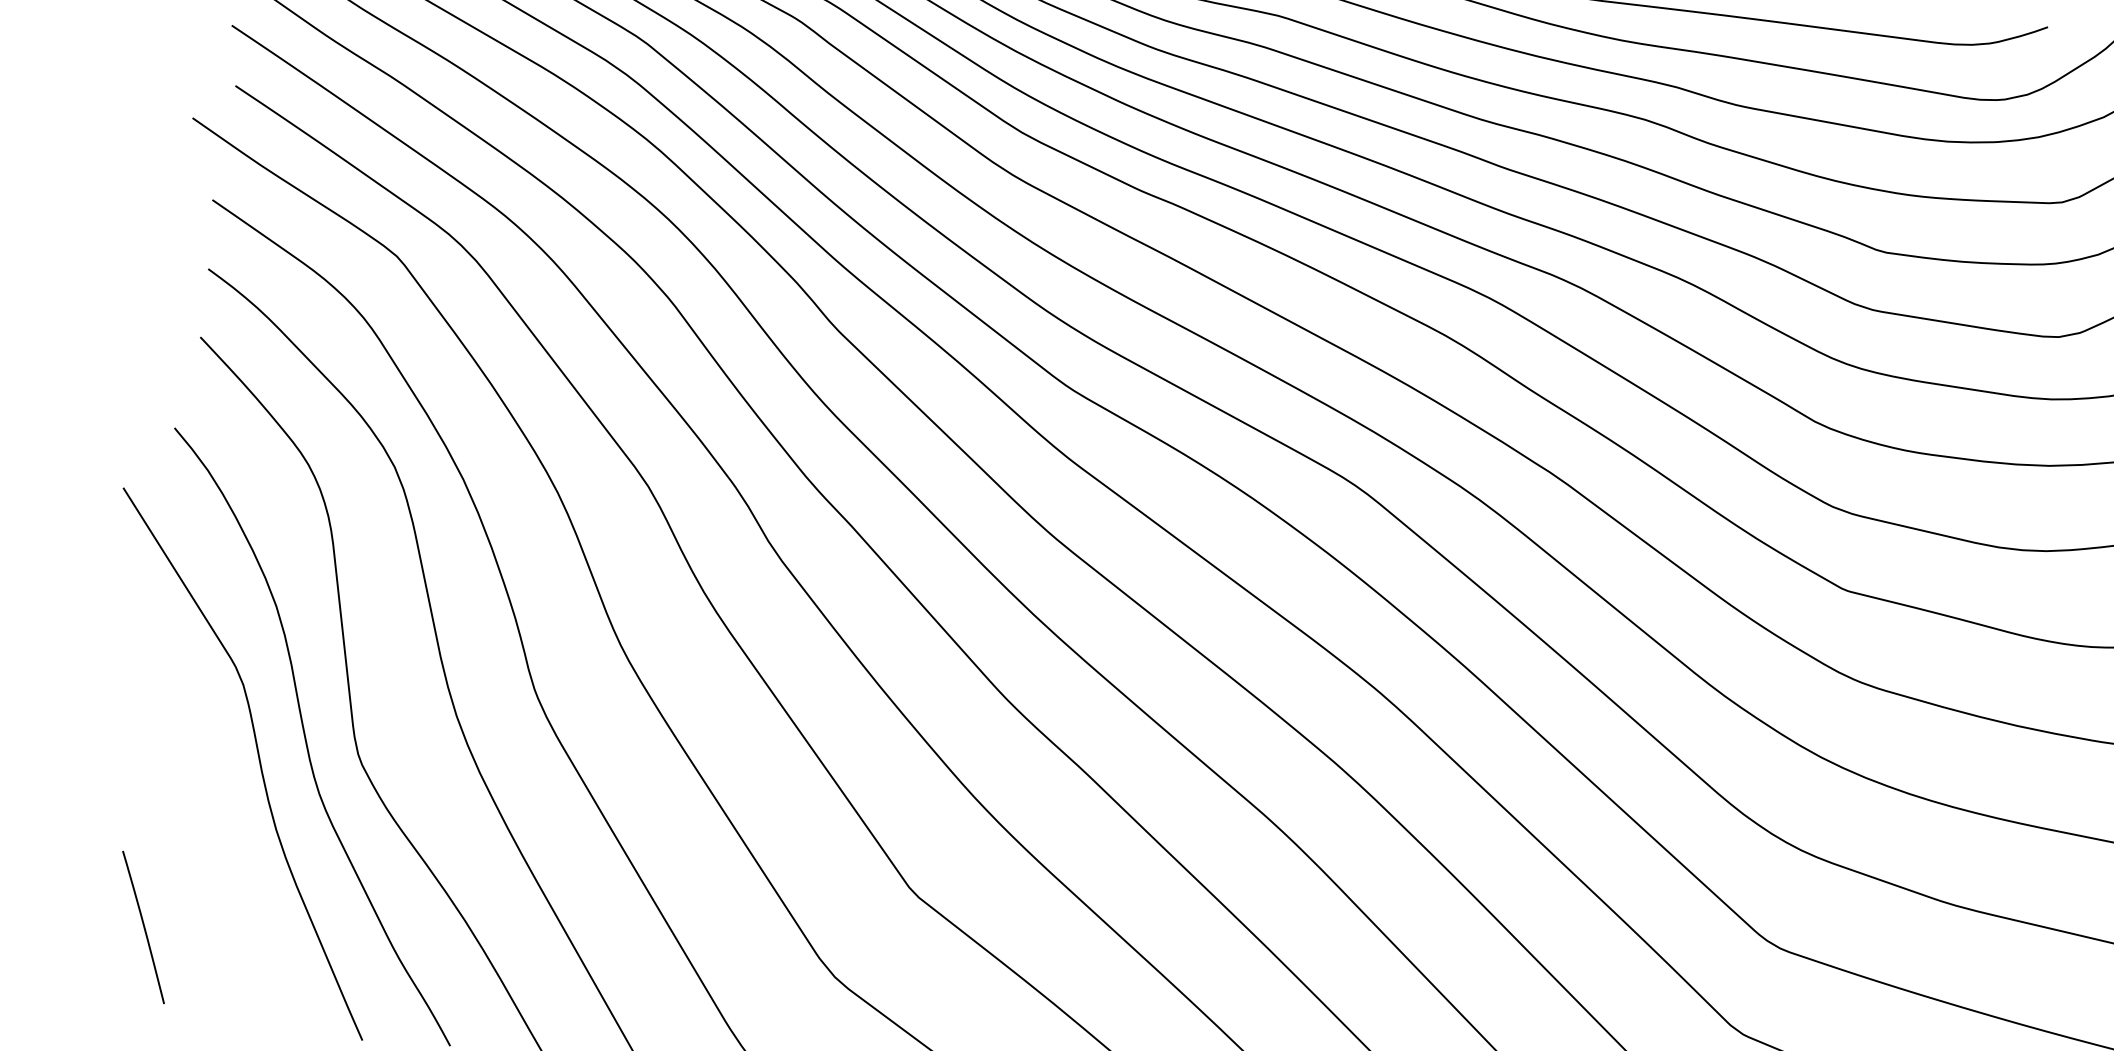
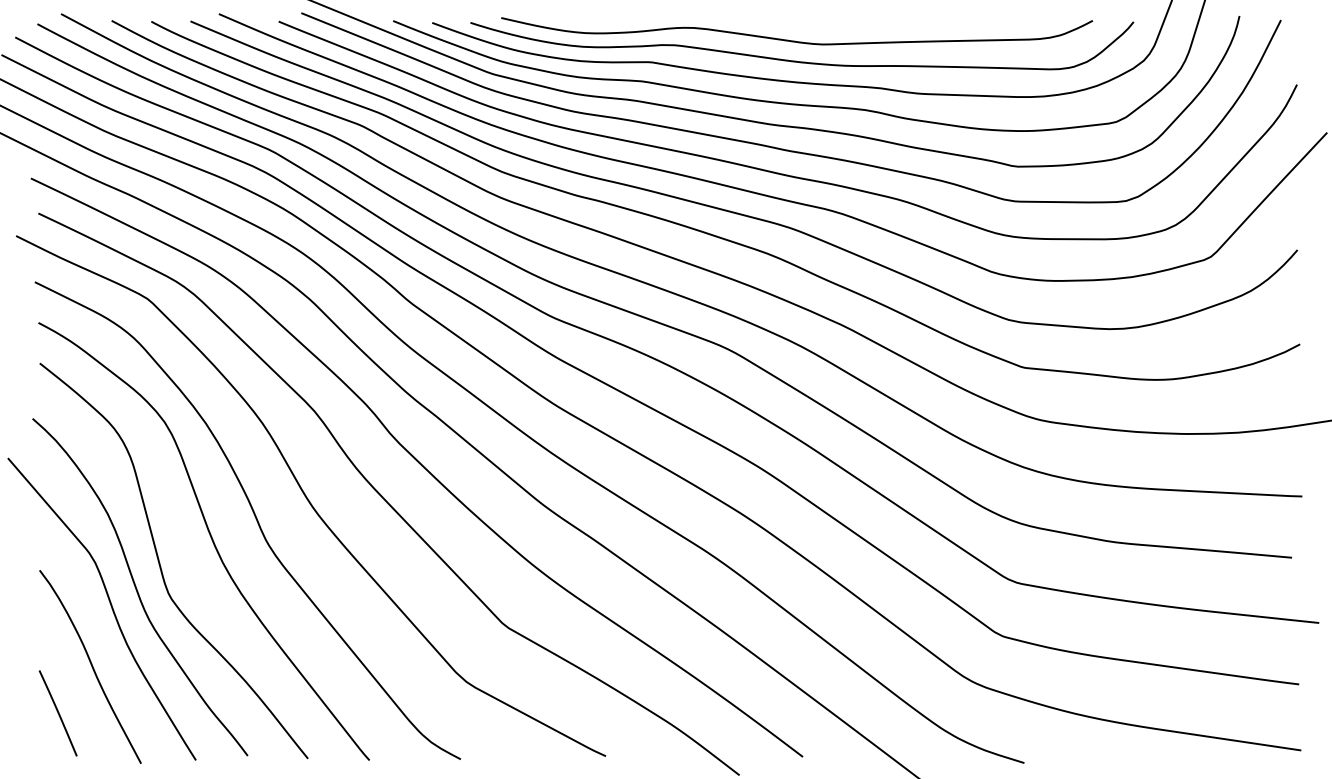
curve: (211, 857) -> (91, 666), added

